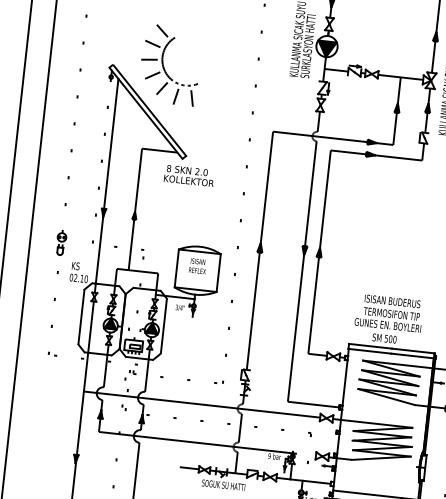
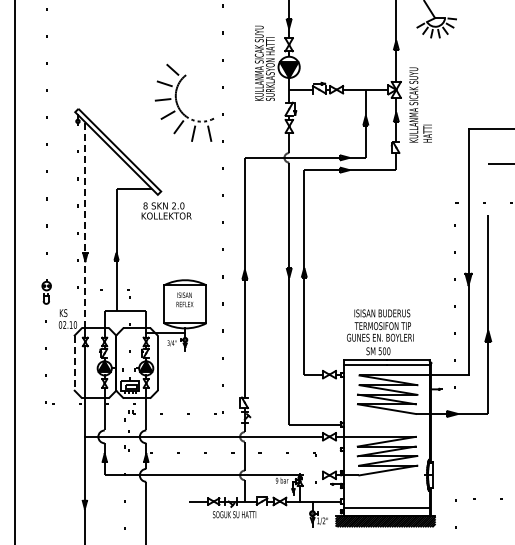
part: (164, 66) -> (178, 104), moved
line: (107, 180) -> (85, 224), solid -> dashed
line: (81, 317) -> (74, 363), solid -> dashed

